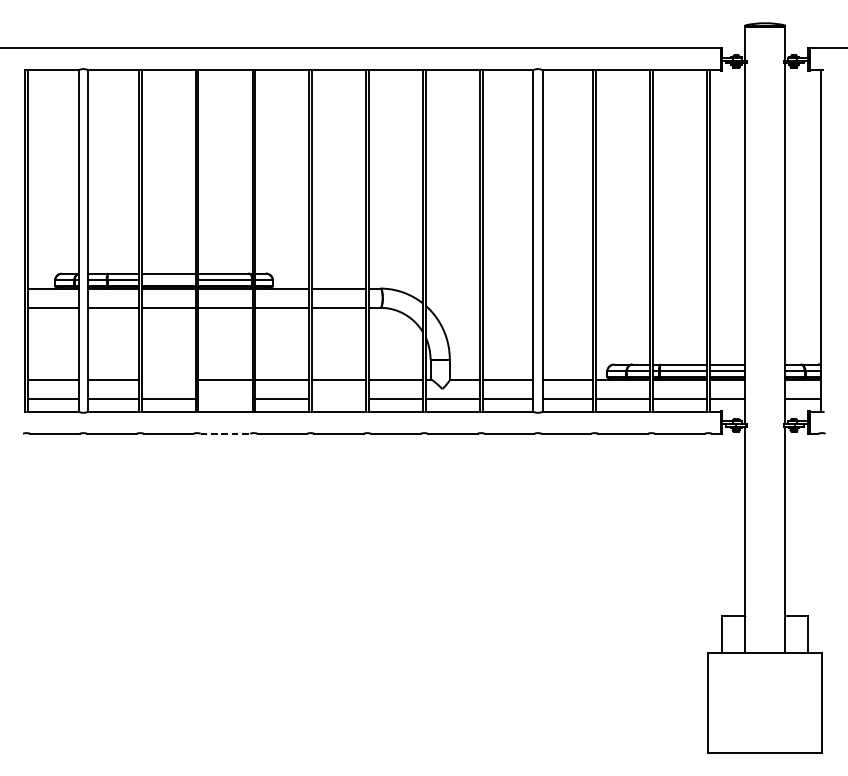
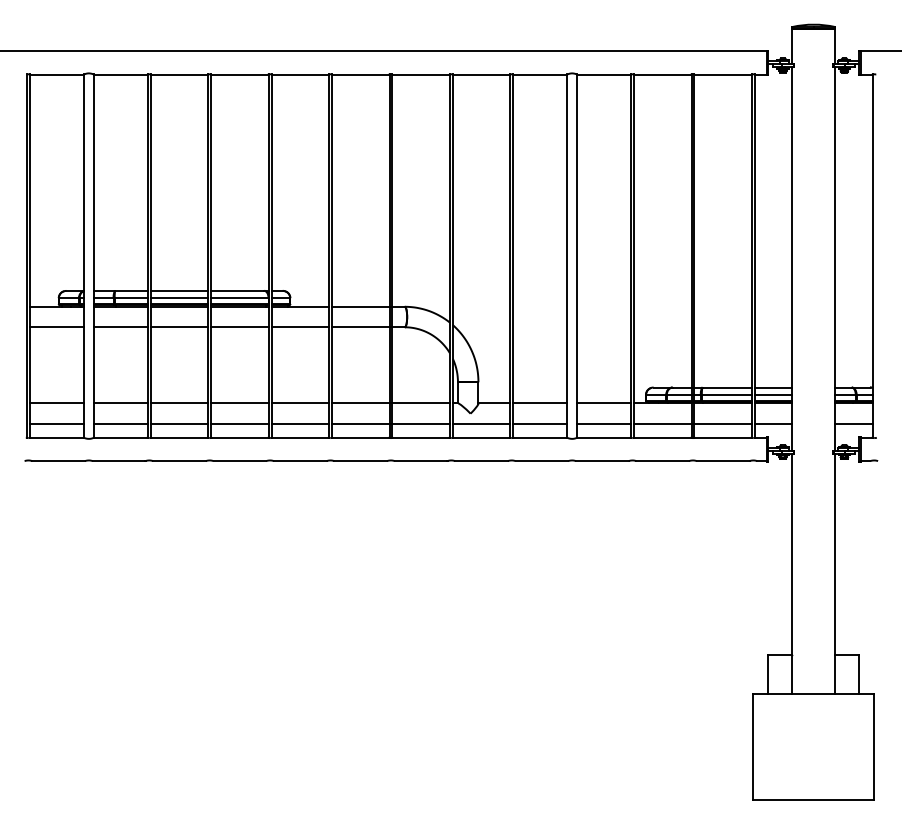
line: (168, 280) -> (179, 298), added
line: (168, 379) -> (179, 403), added
line: (225, 398) -> (239, 423), added
line: (338, 398) -> (360, 423), added
line: (226, 434) -> (240, 461), dashed -> solid

